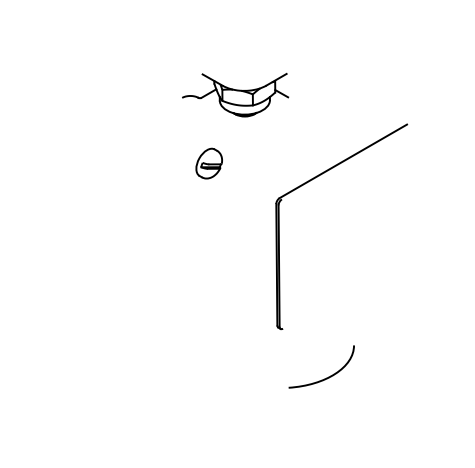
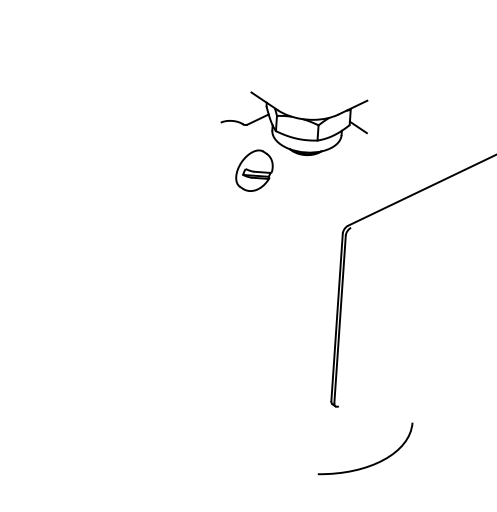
part: (235, 94) -> (294, 123), moved
curve: (326, 377) -> (371, 464), moved

